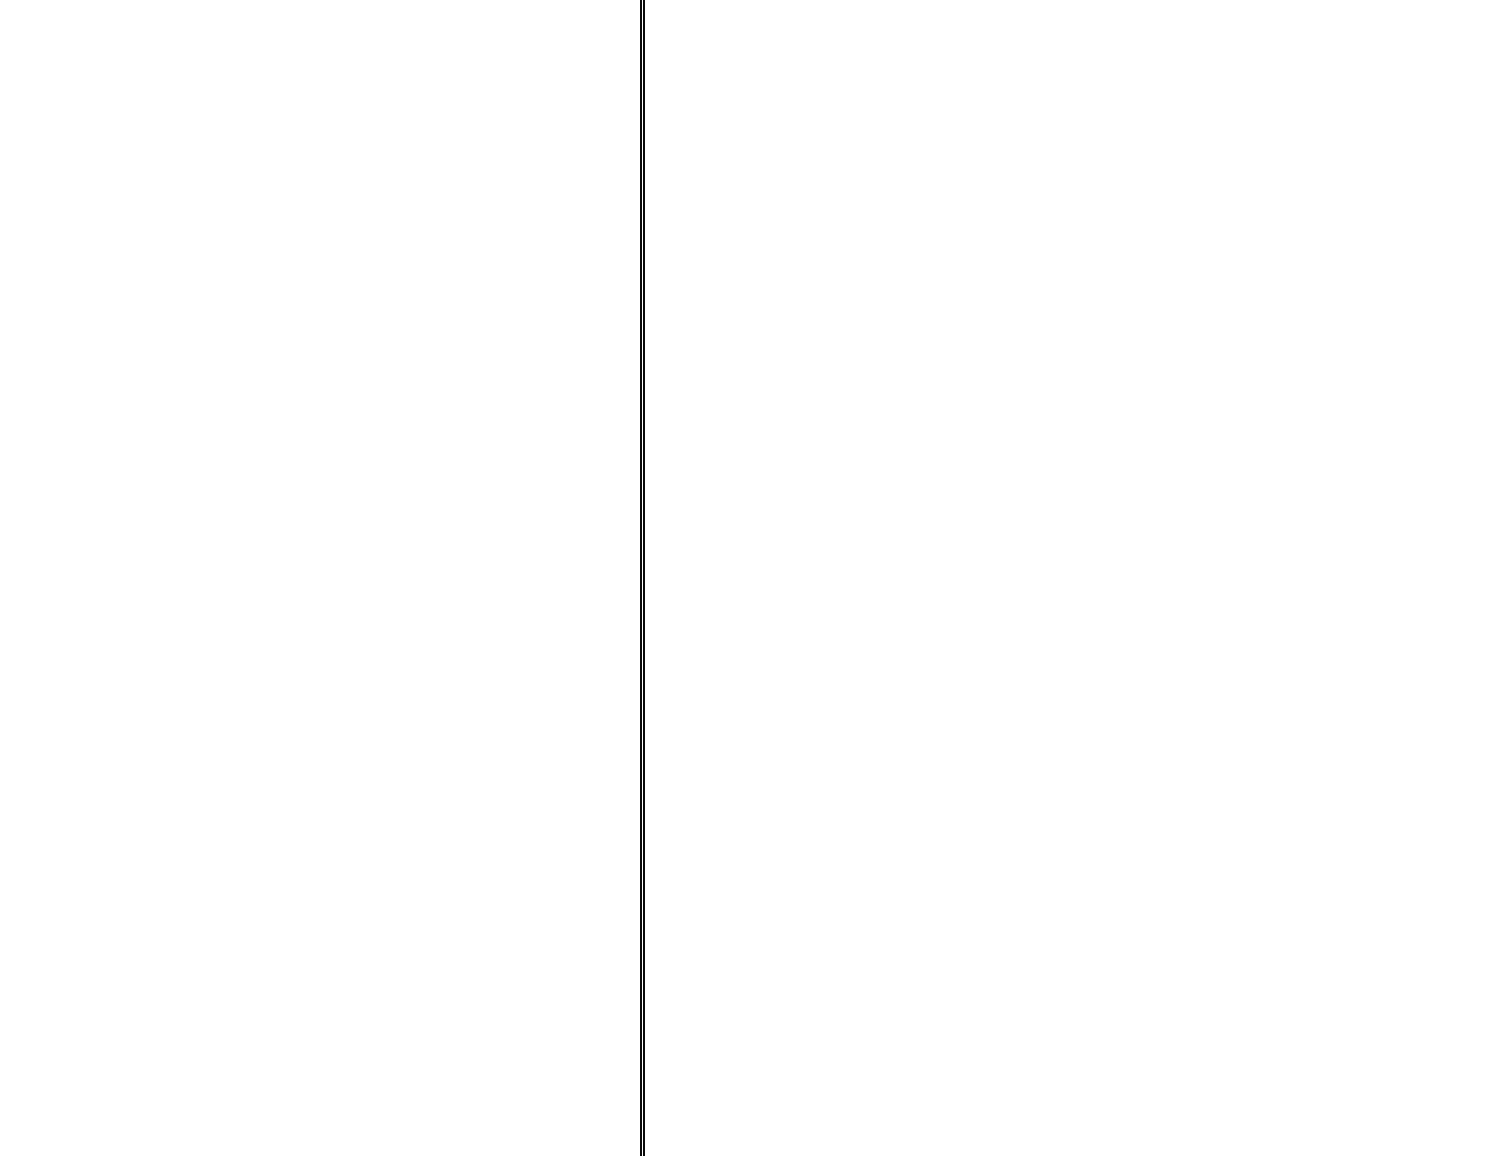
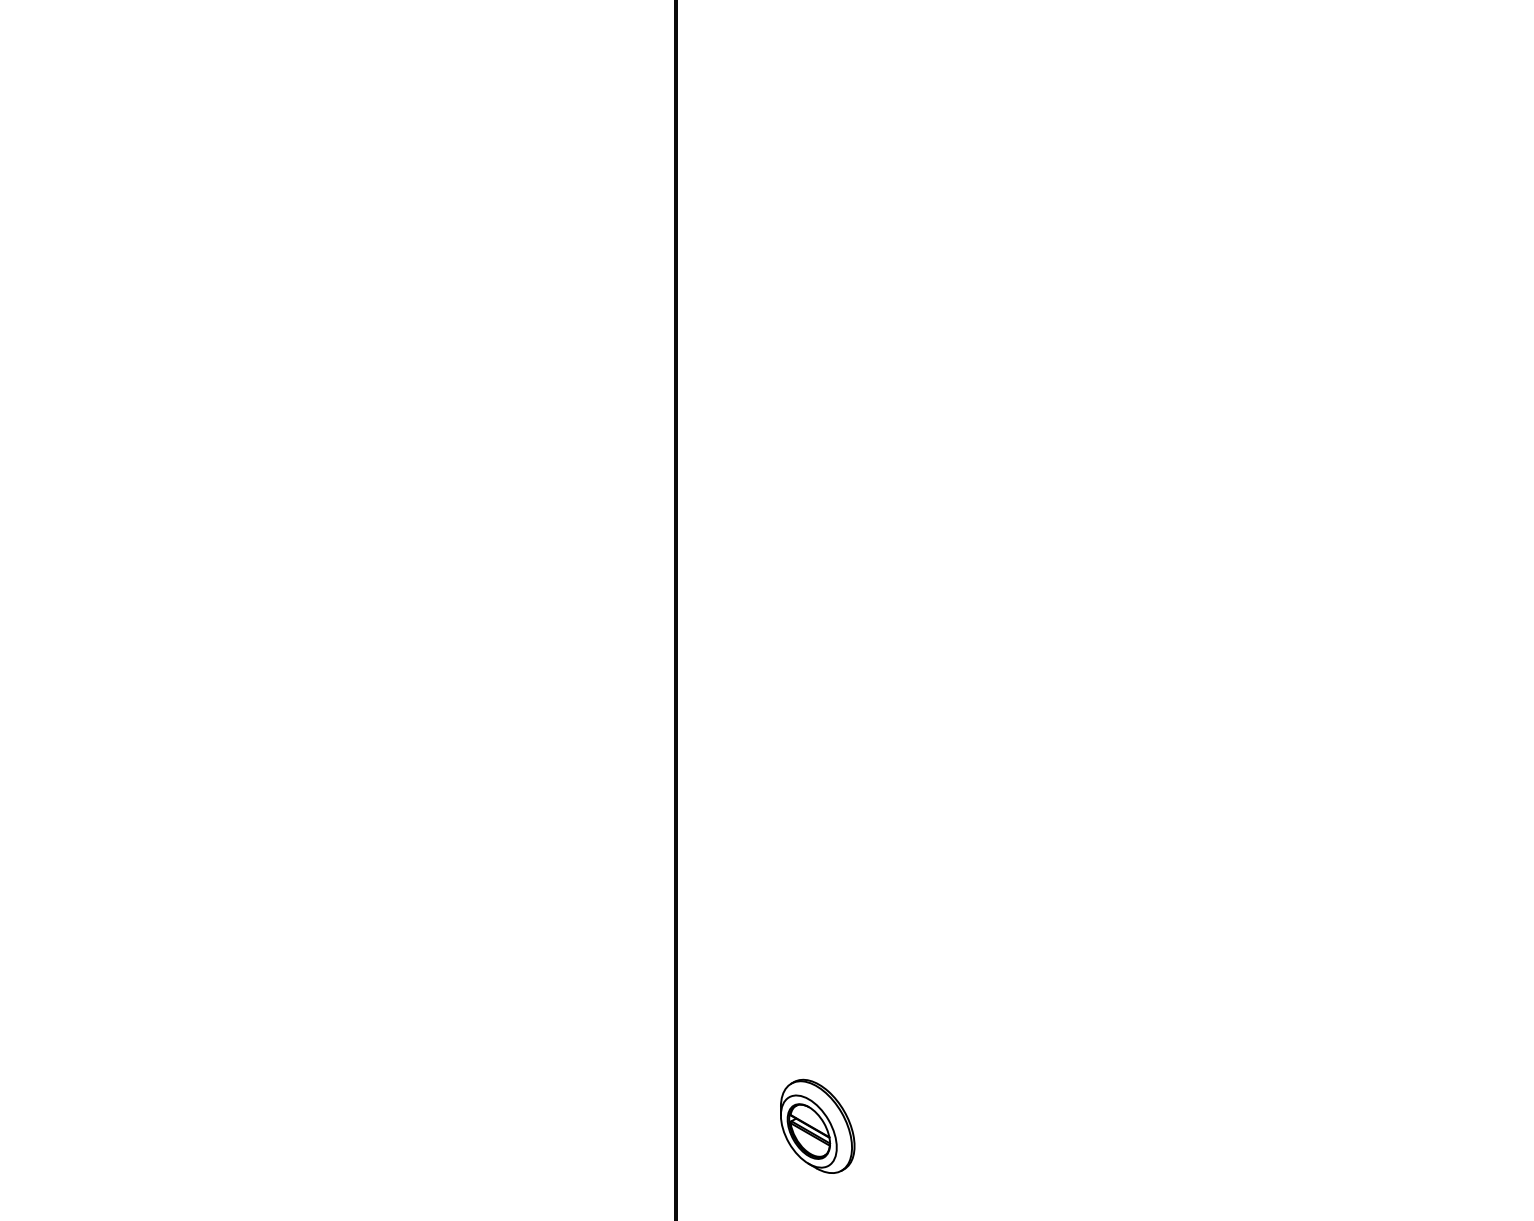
part: (800, 1064) -> (817, 1125), added

